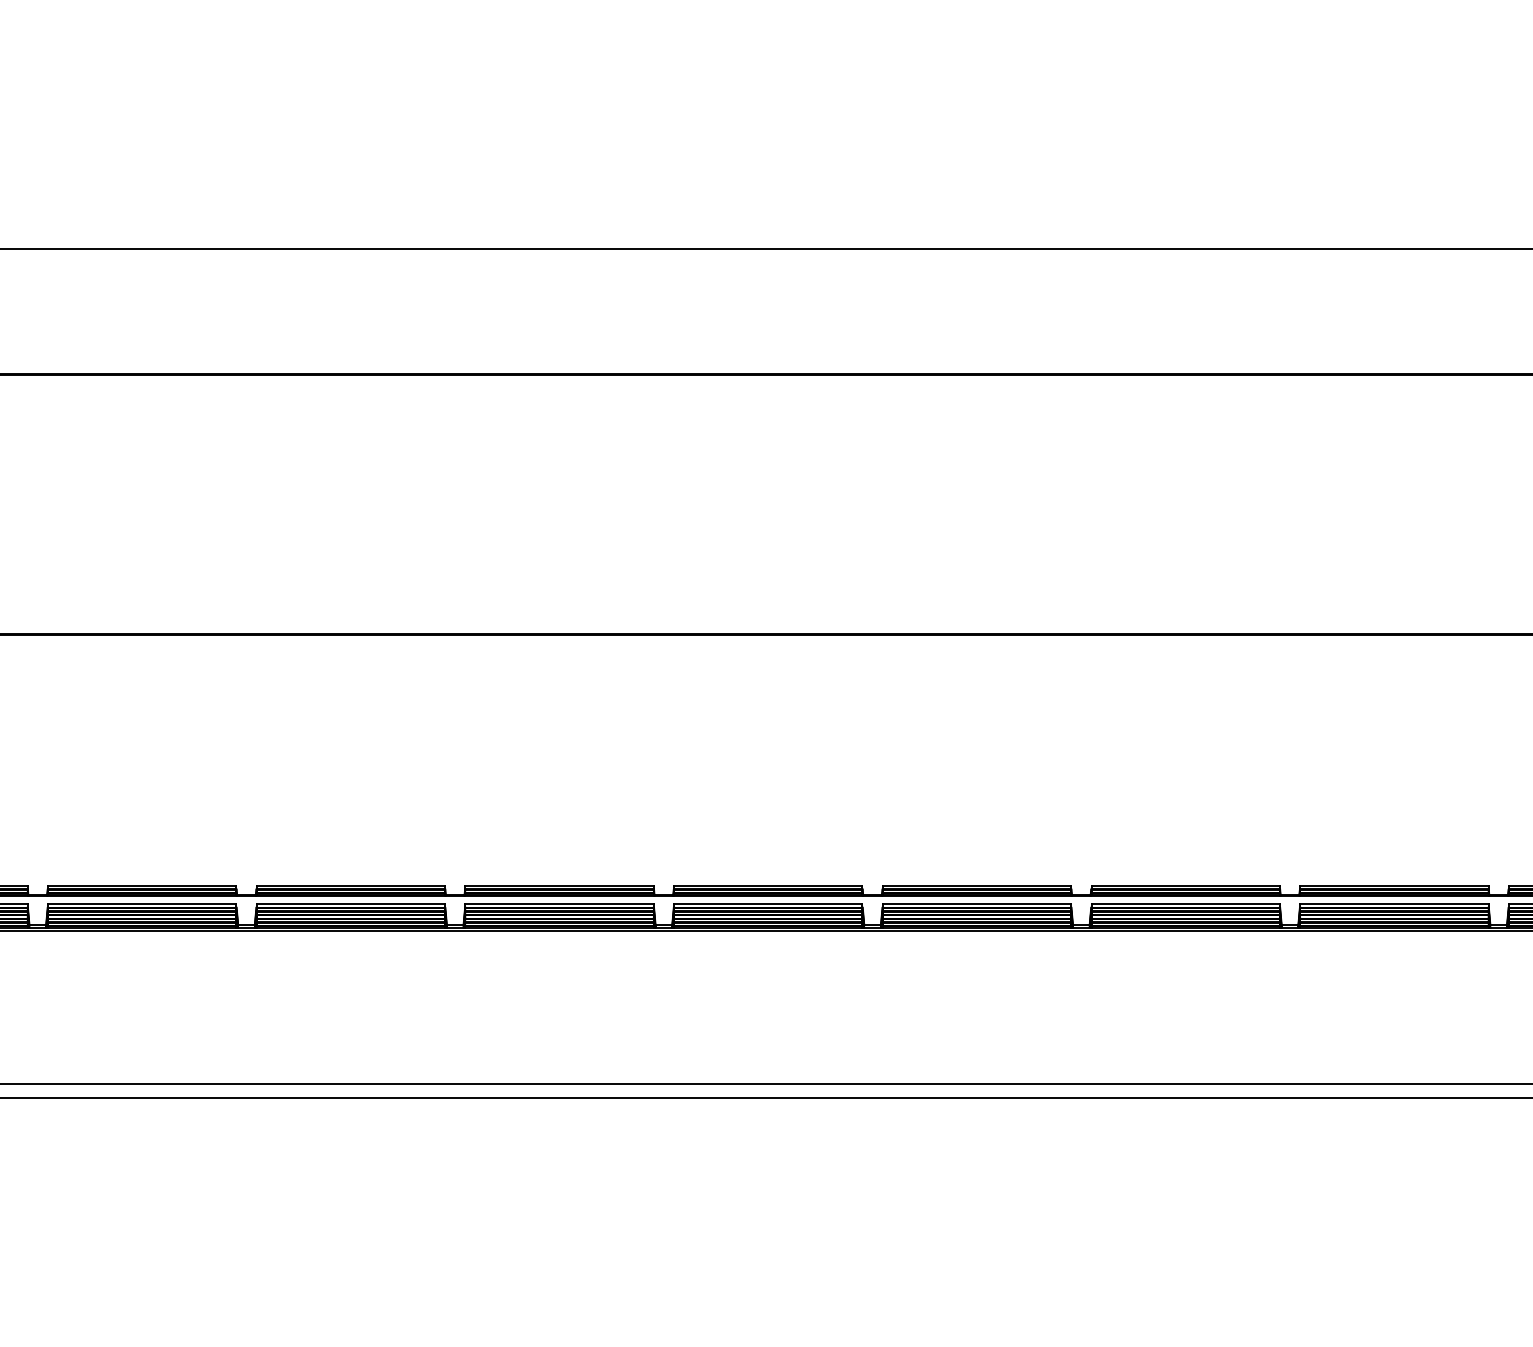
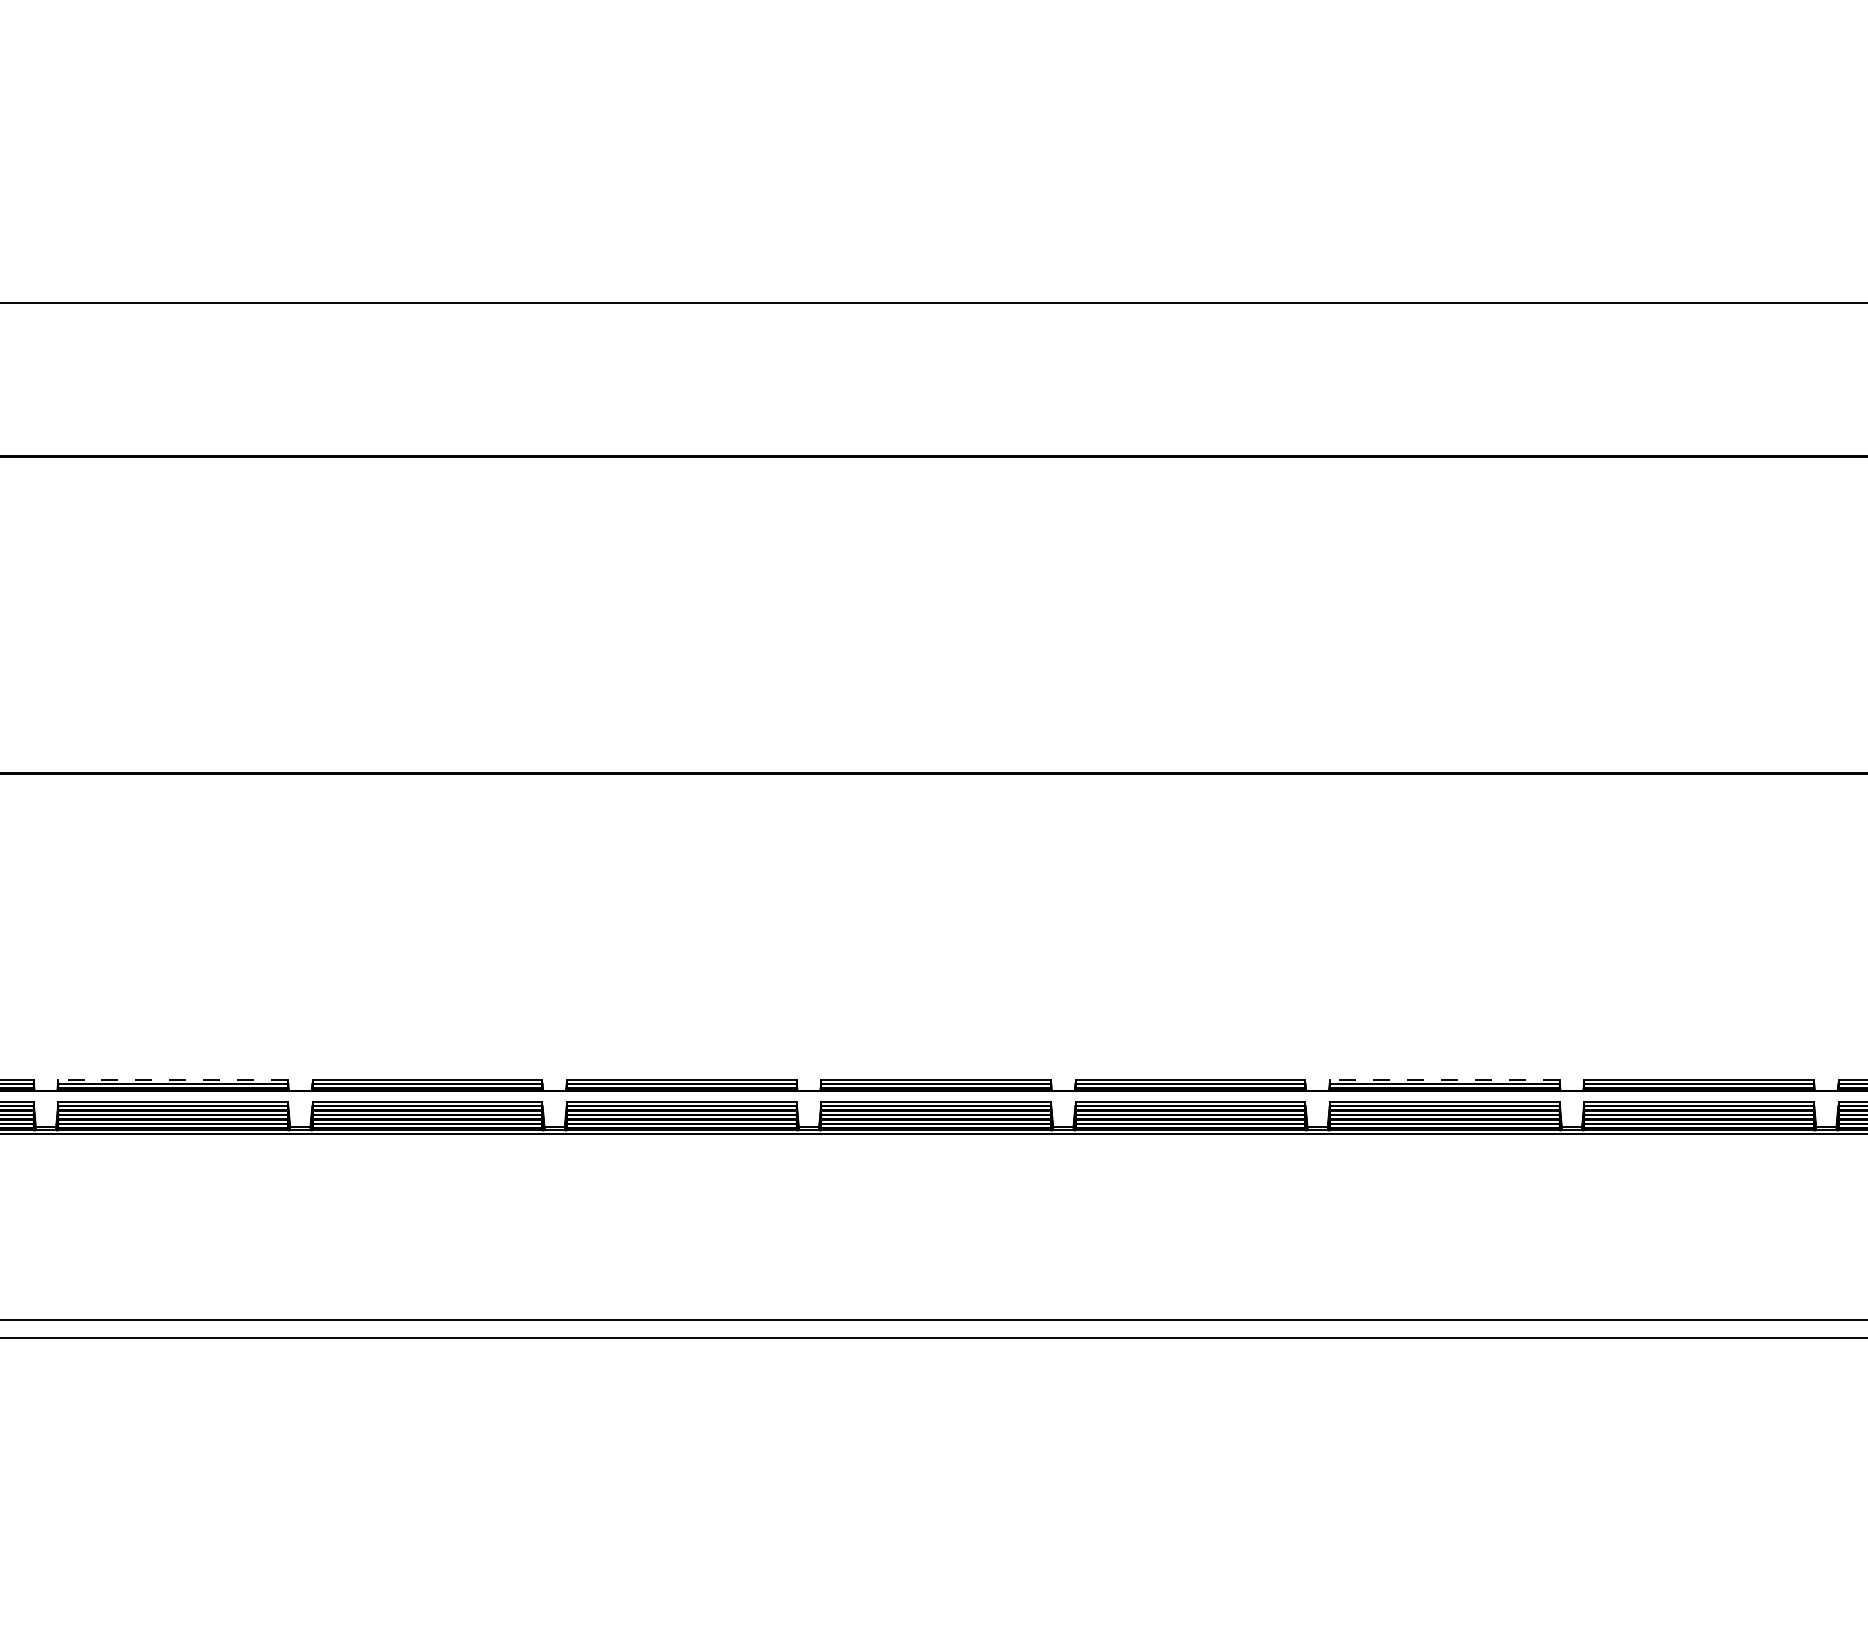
line: (142, 886) -> (173, 1079), solid -> dashed
line: (1185, 886) -> (1444, 1079), solid -> dashed

